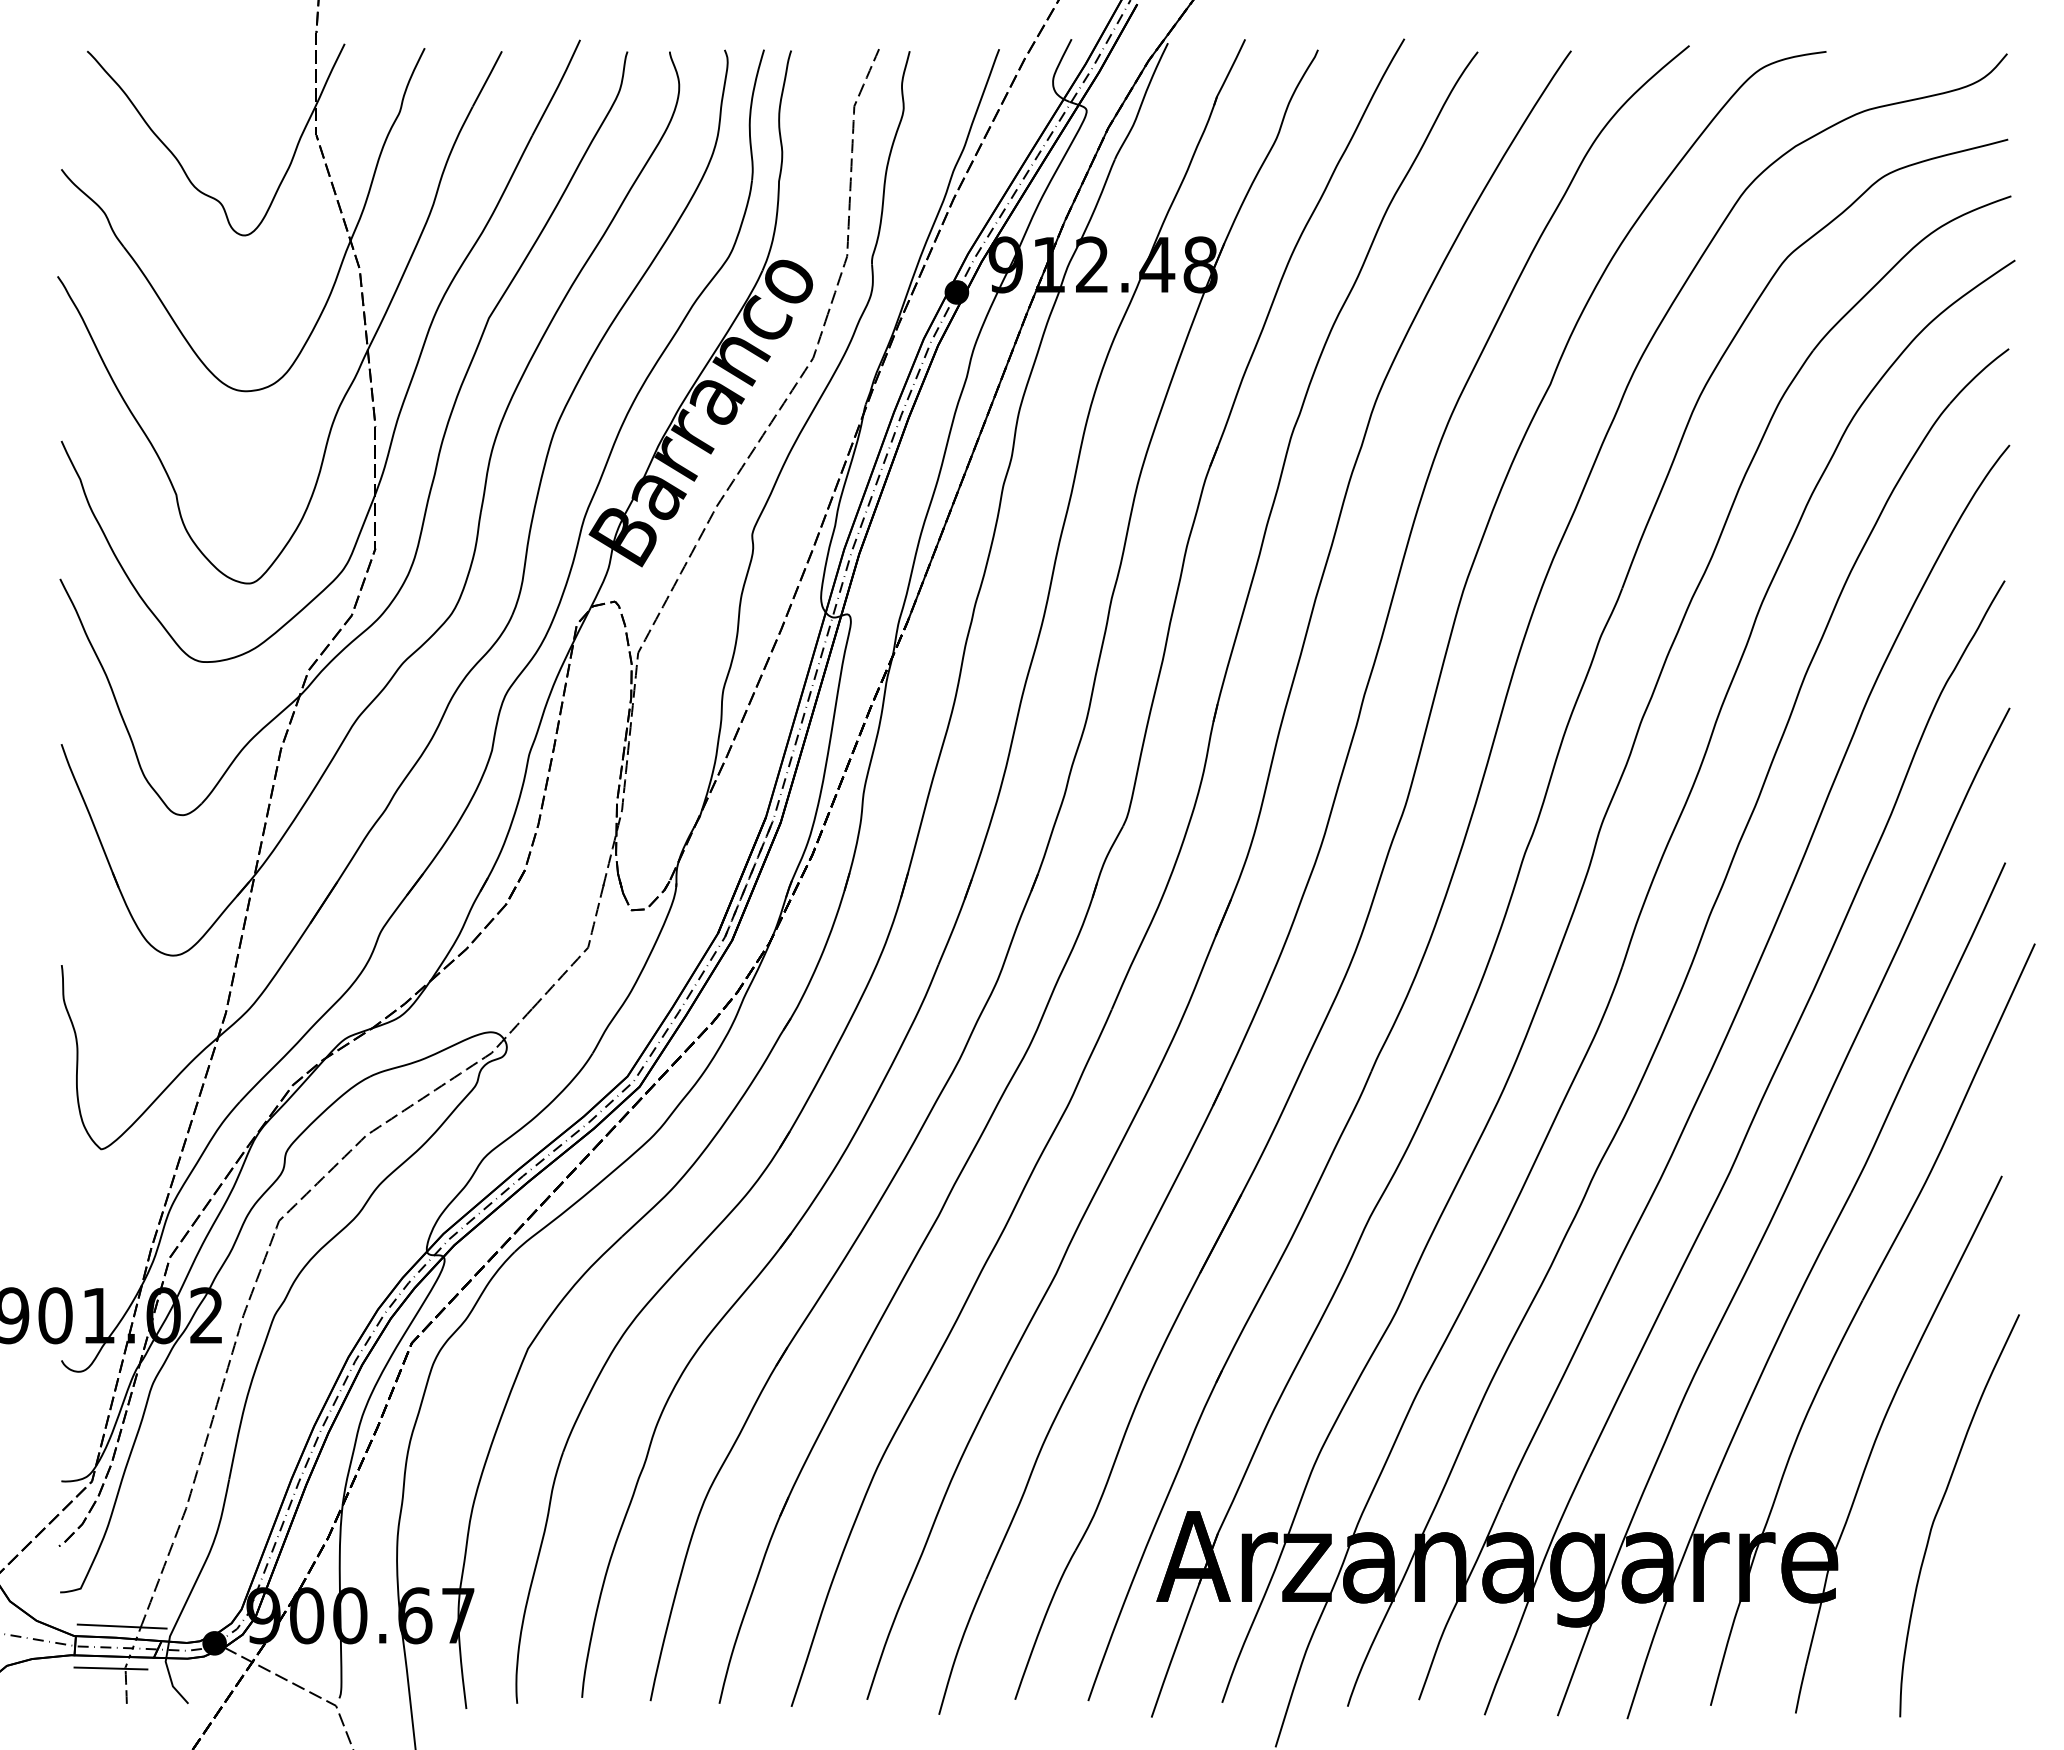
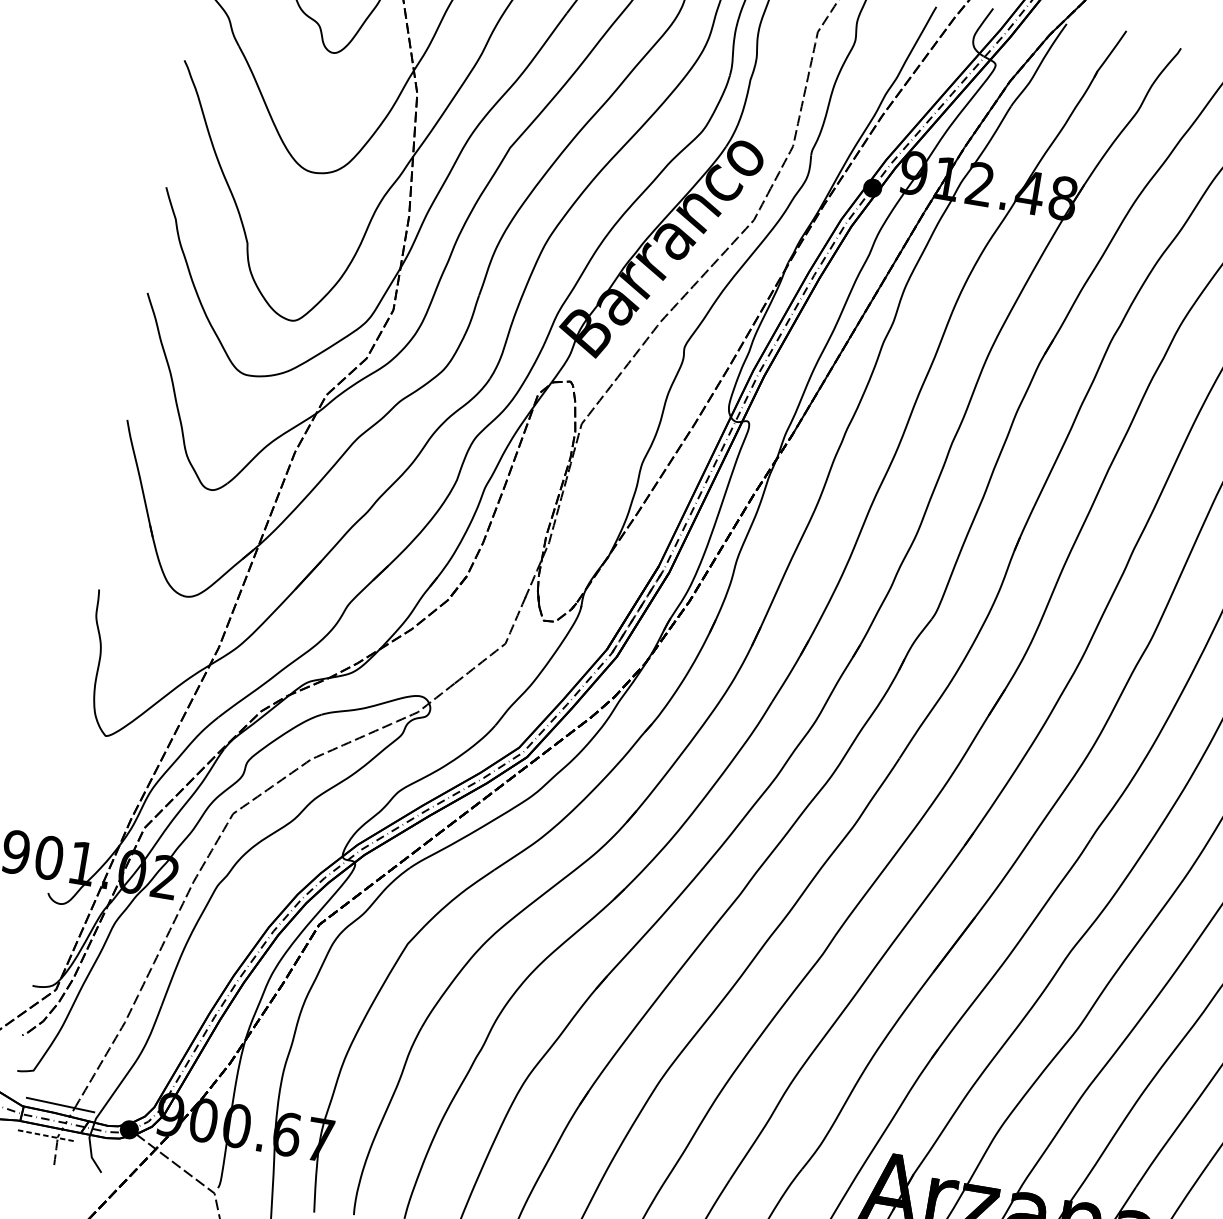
line: (111, 1668) -> (46, 1135), solid -> dashed

